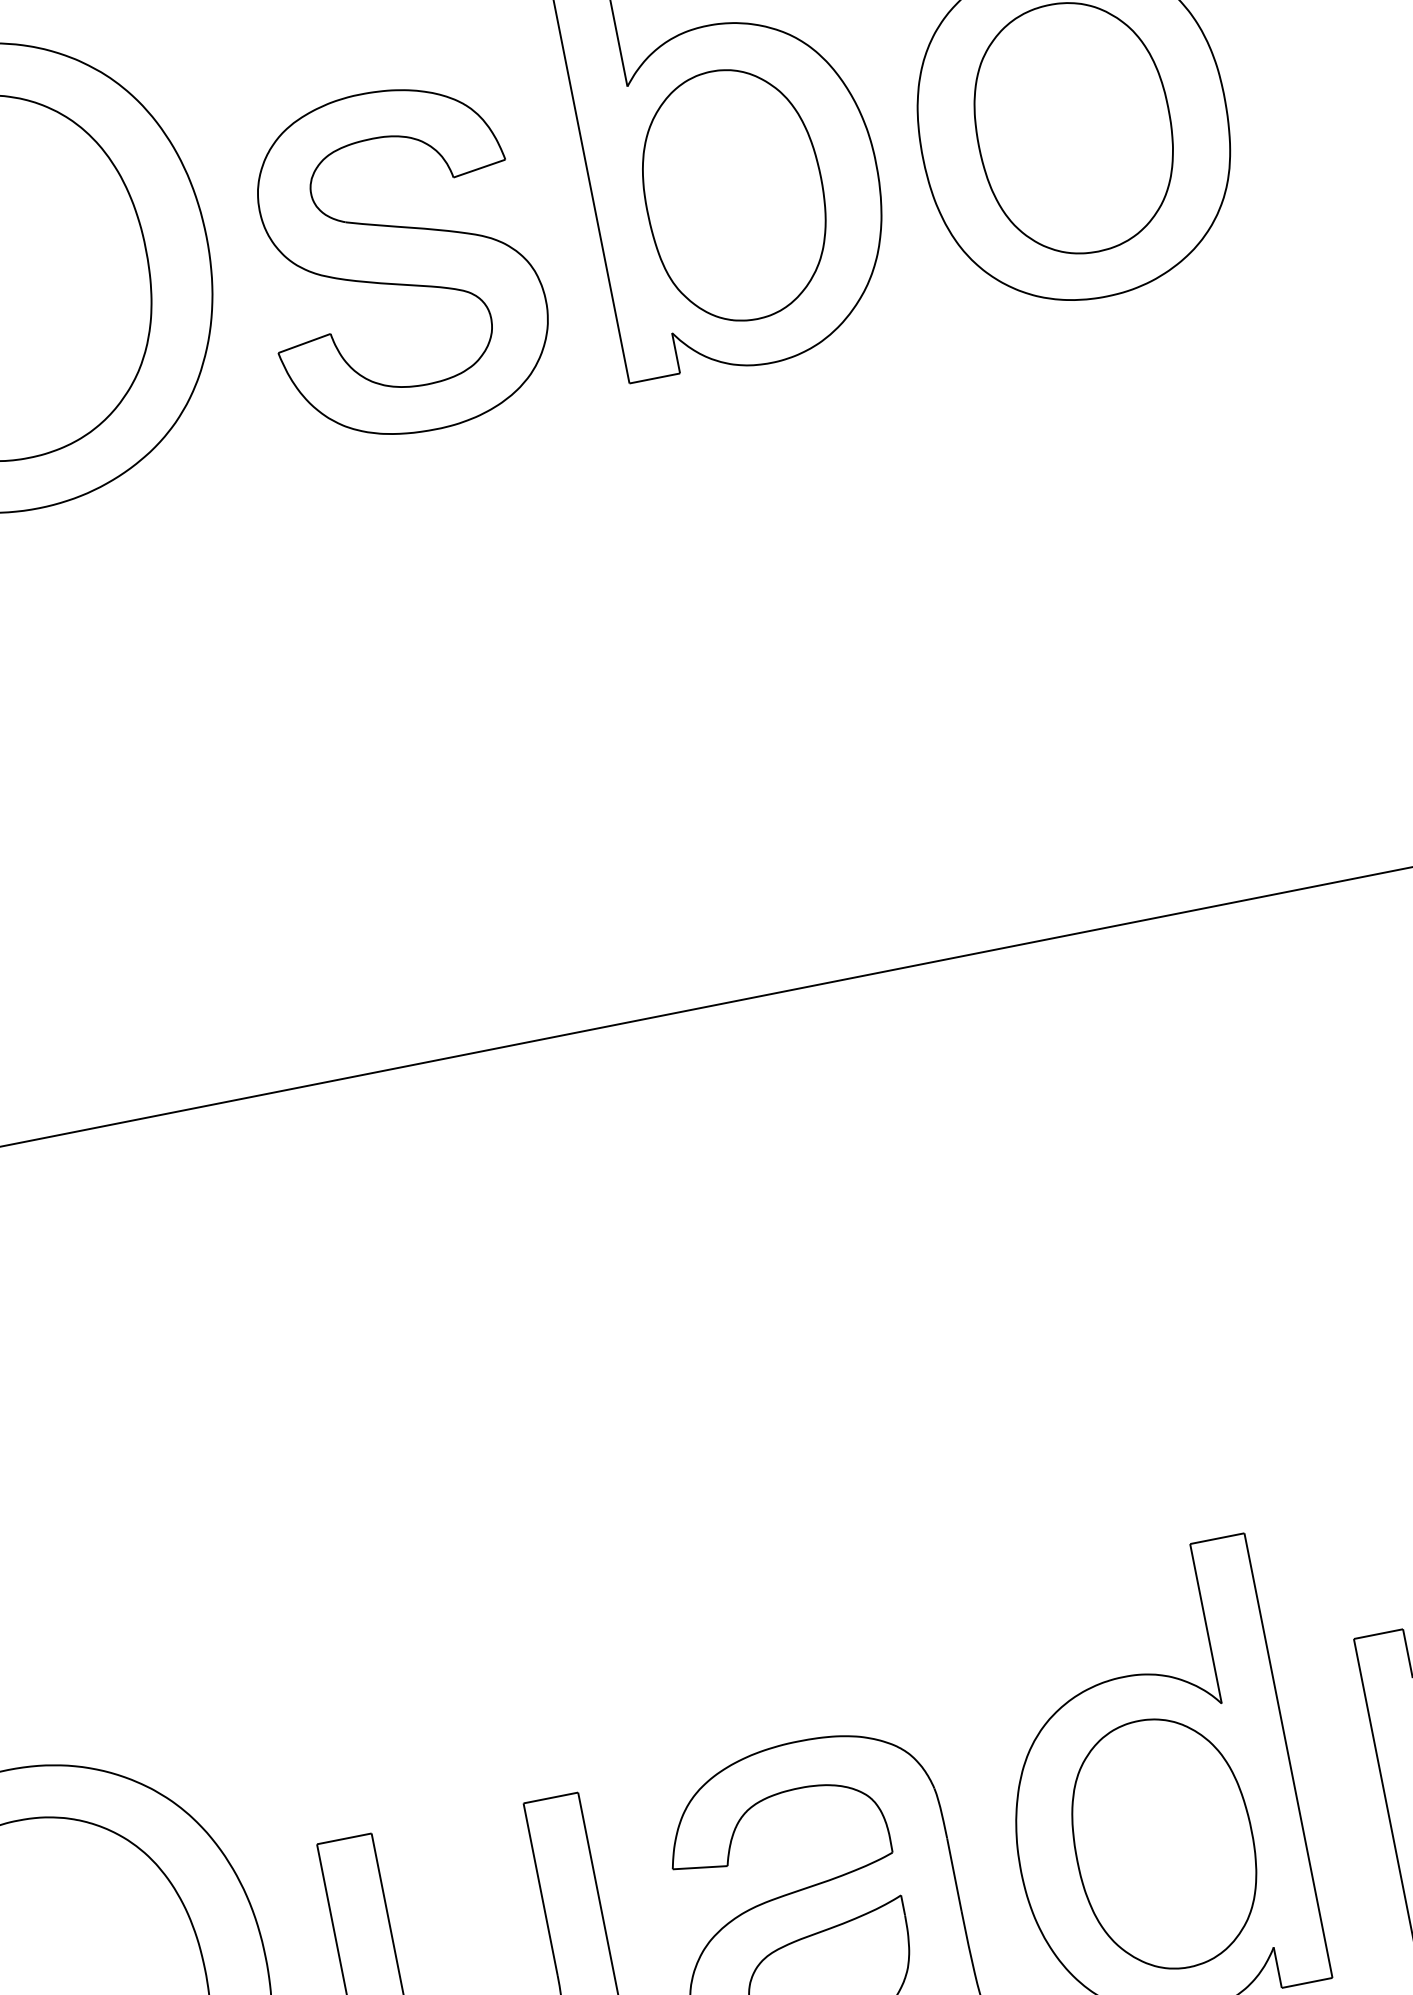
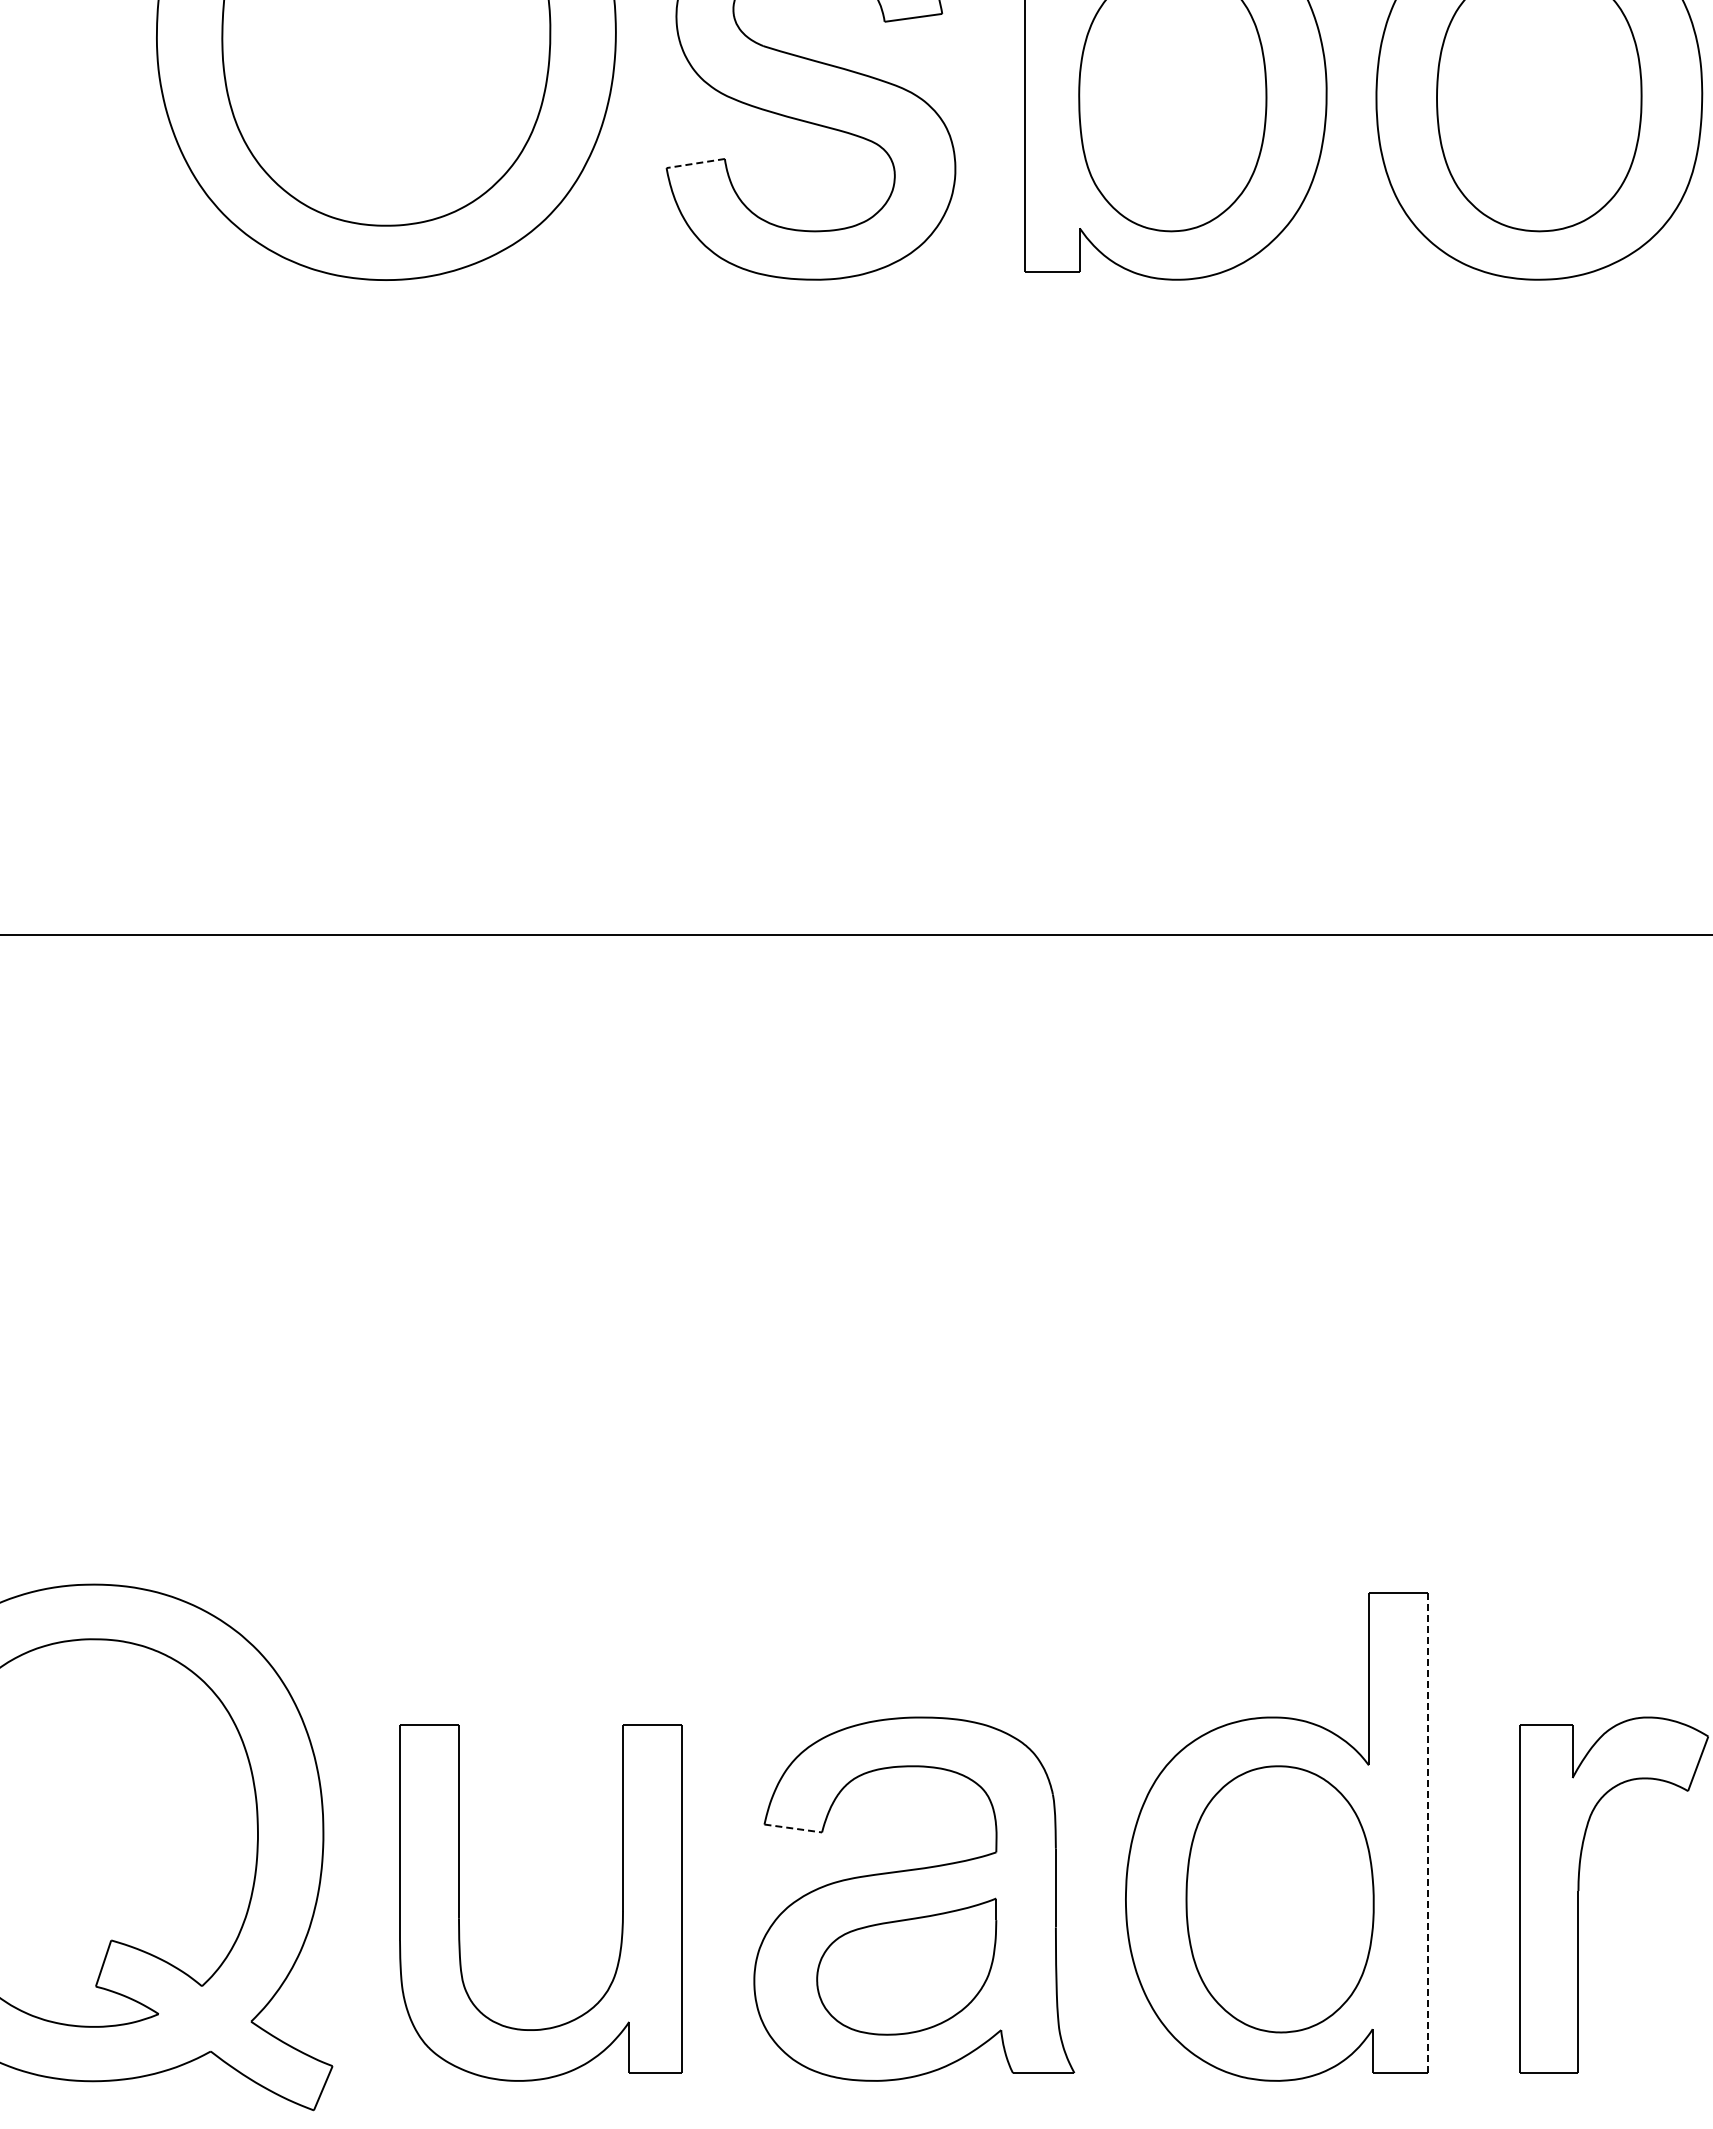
line: (304, 343) -> (695, 163), solid -> dashed
line: (1288, 1755) -> (1427, 1832), solid -> dashed
line: (700, 1867) -> (793, 1828), solid -> dashed

